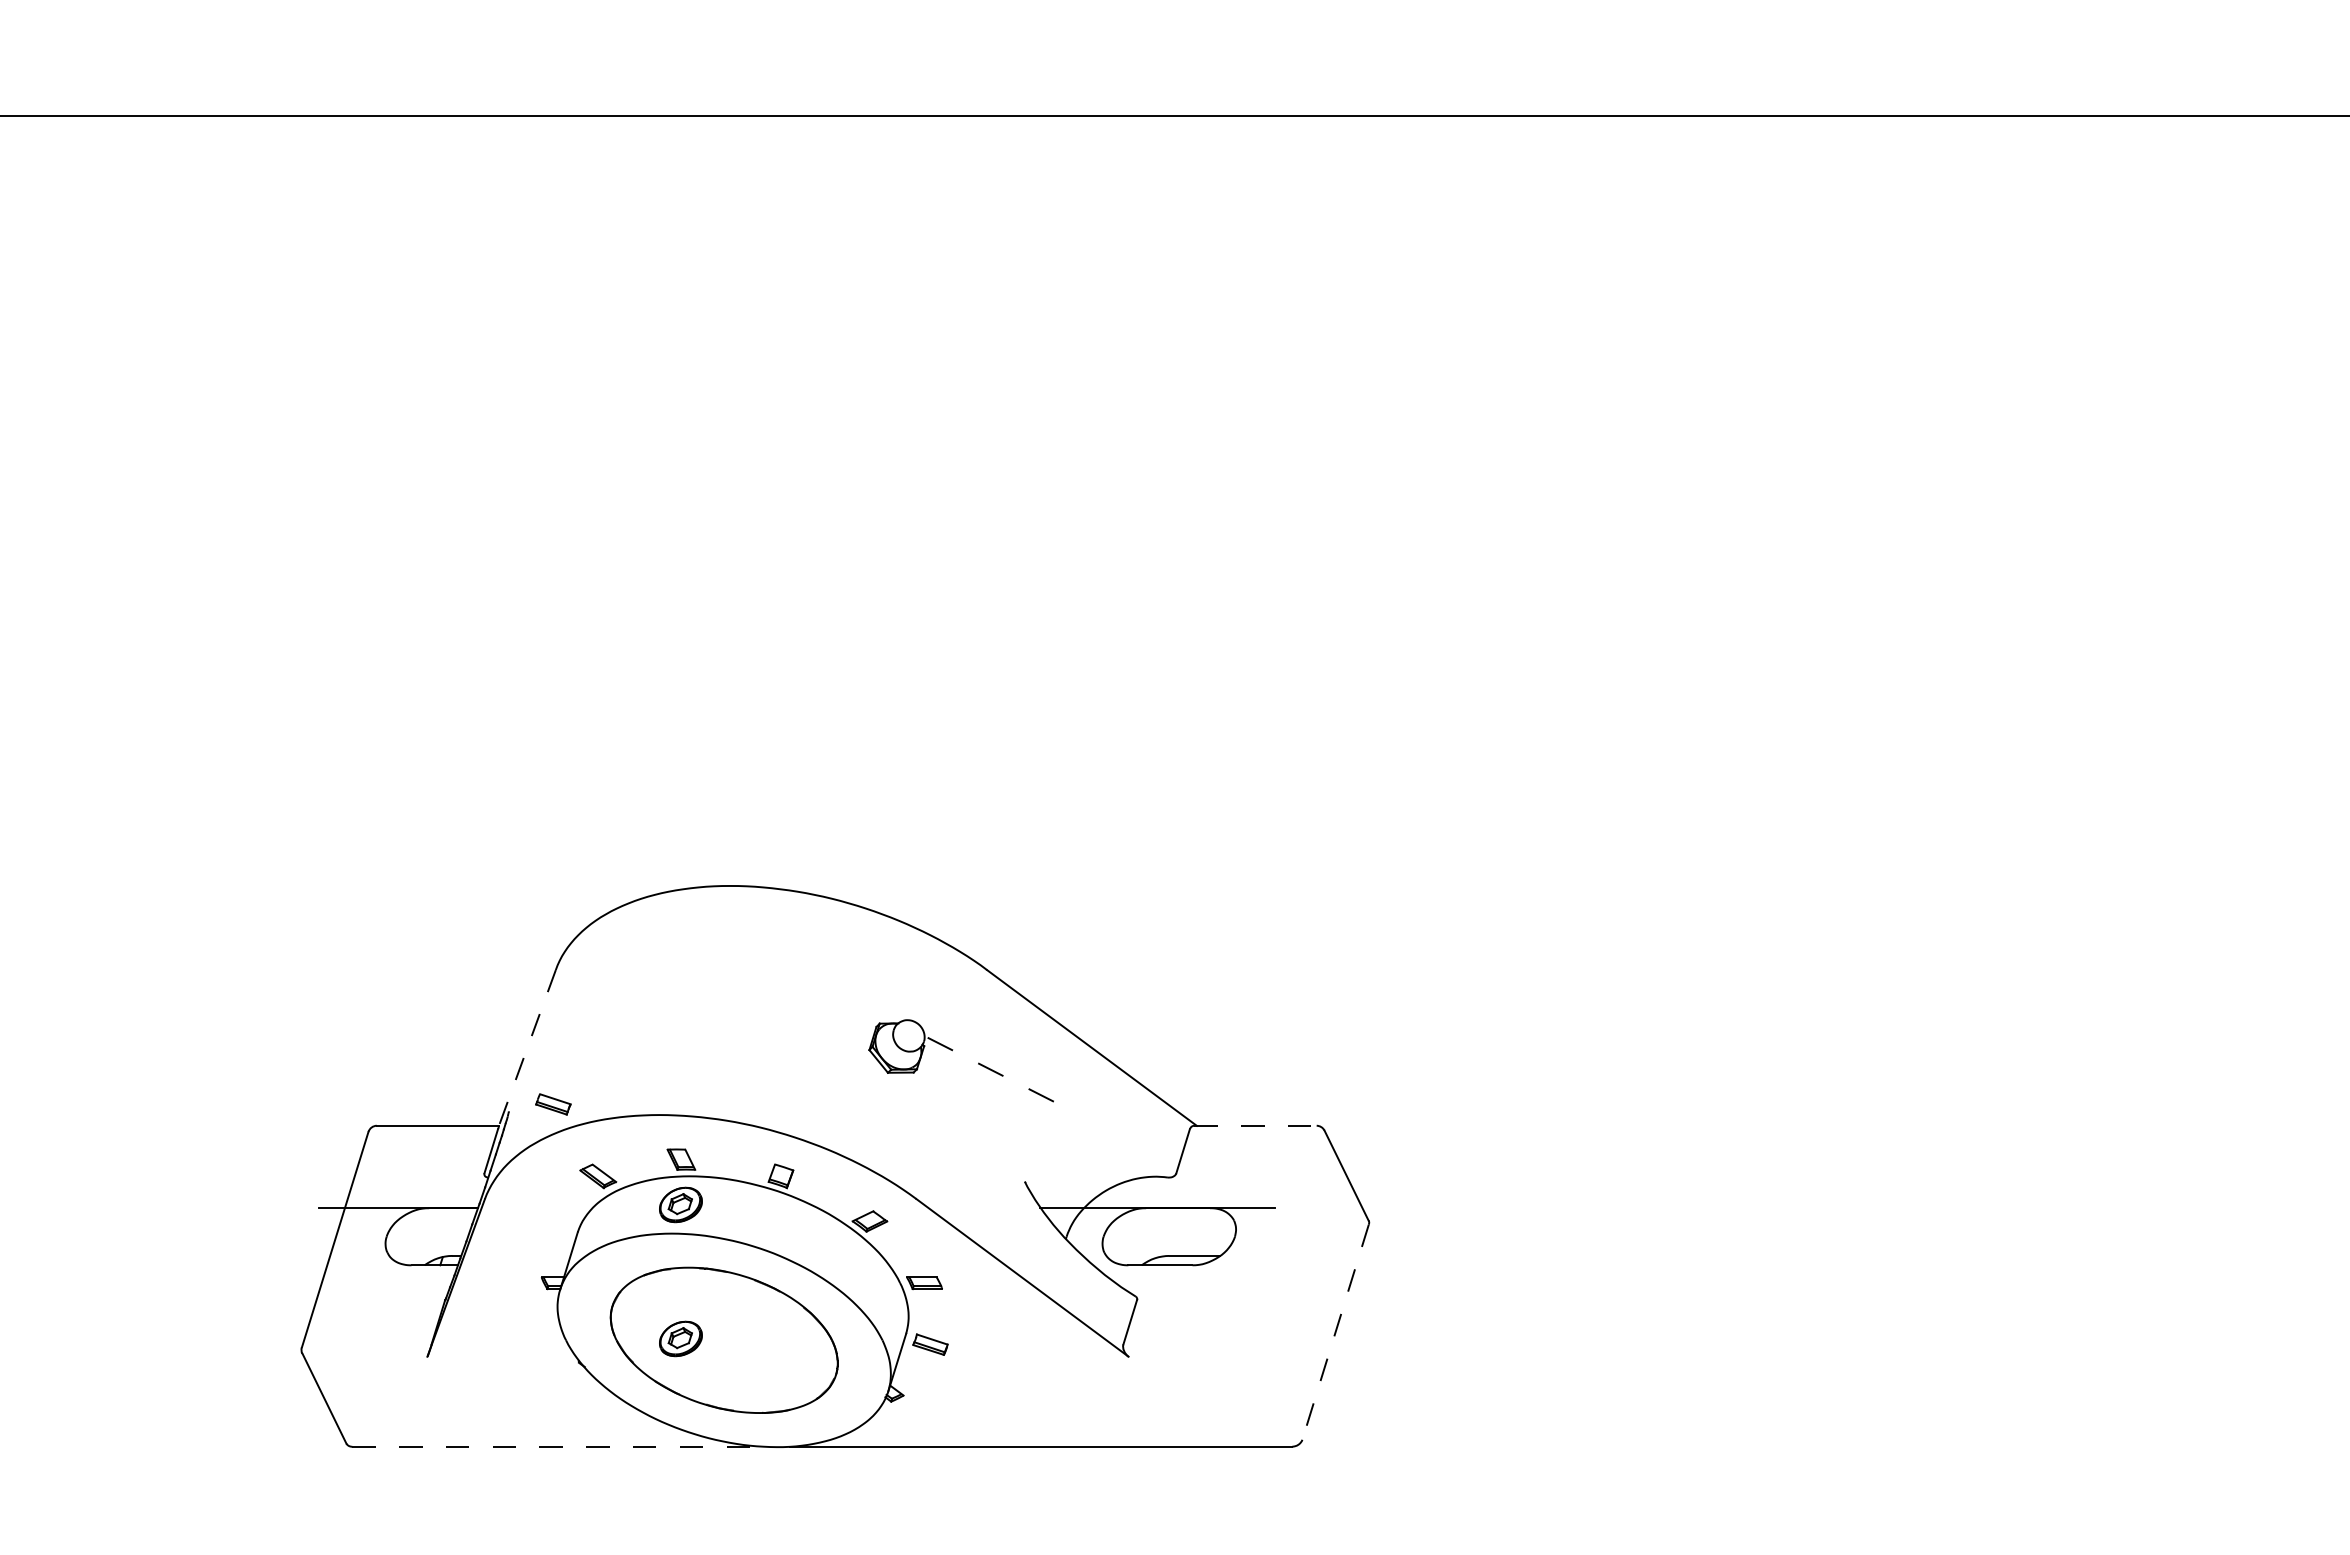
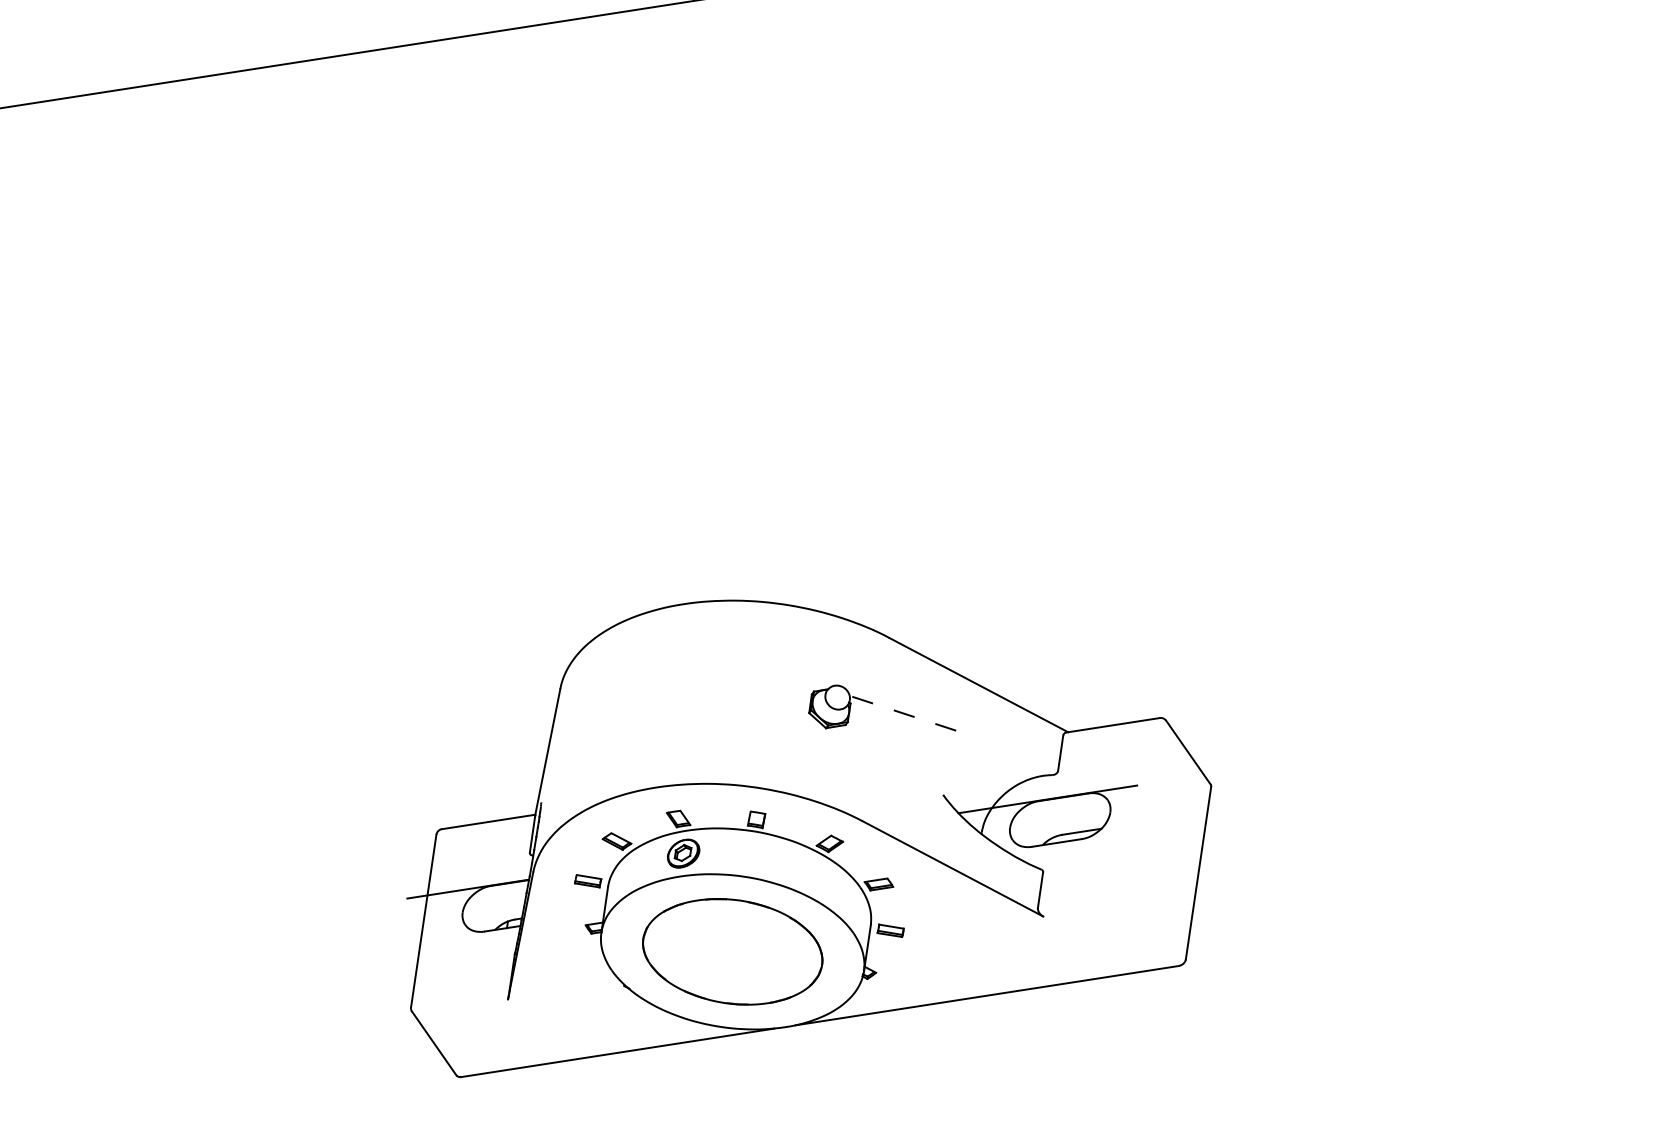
line: (527, 1048) -> (547, 752), dashed -> solid
part: (553, 1104) -> (588, 881), moved
line: (1256, 1125) -> (1113, 724), dashed -> solid
line: (1335, 1332) -> (1198, 873), dashed -> solid
part: (680, 1338) -> (699, 955), removed
line: (557, 1446) -> (617, 1052), dashed -> solid

